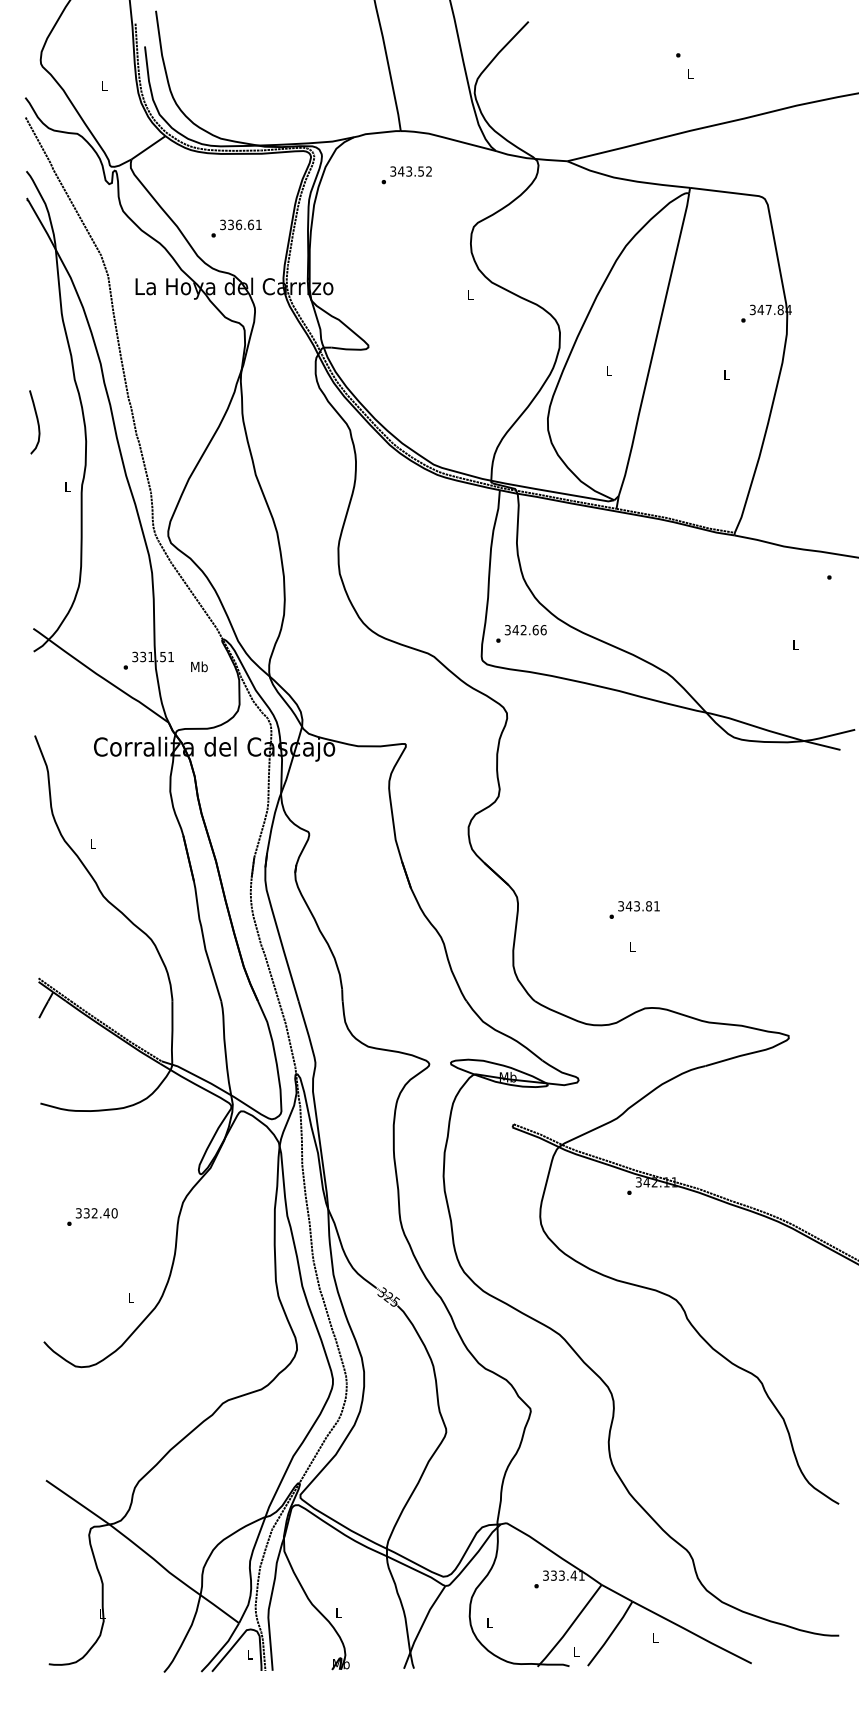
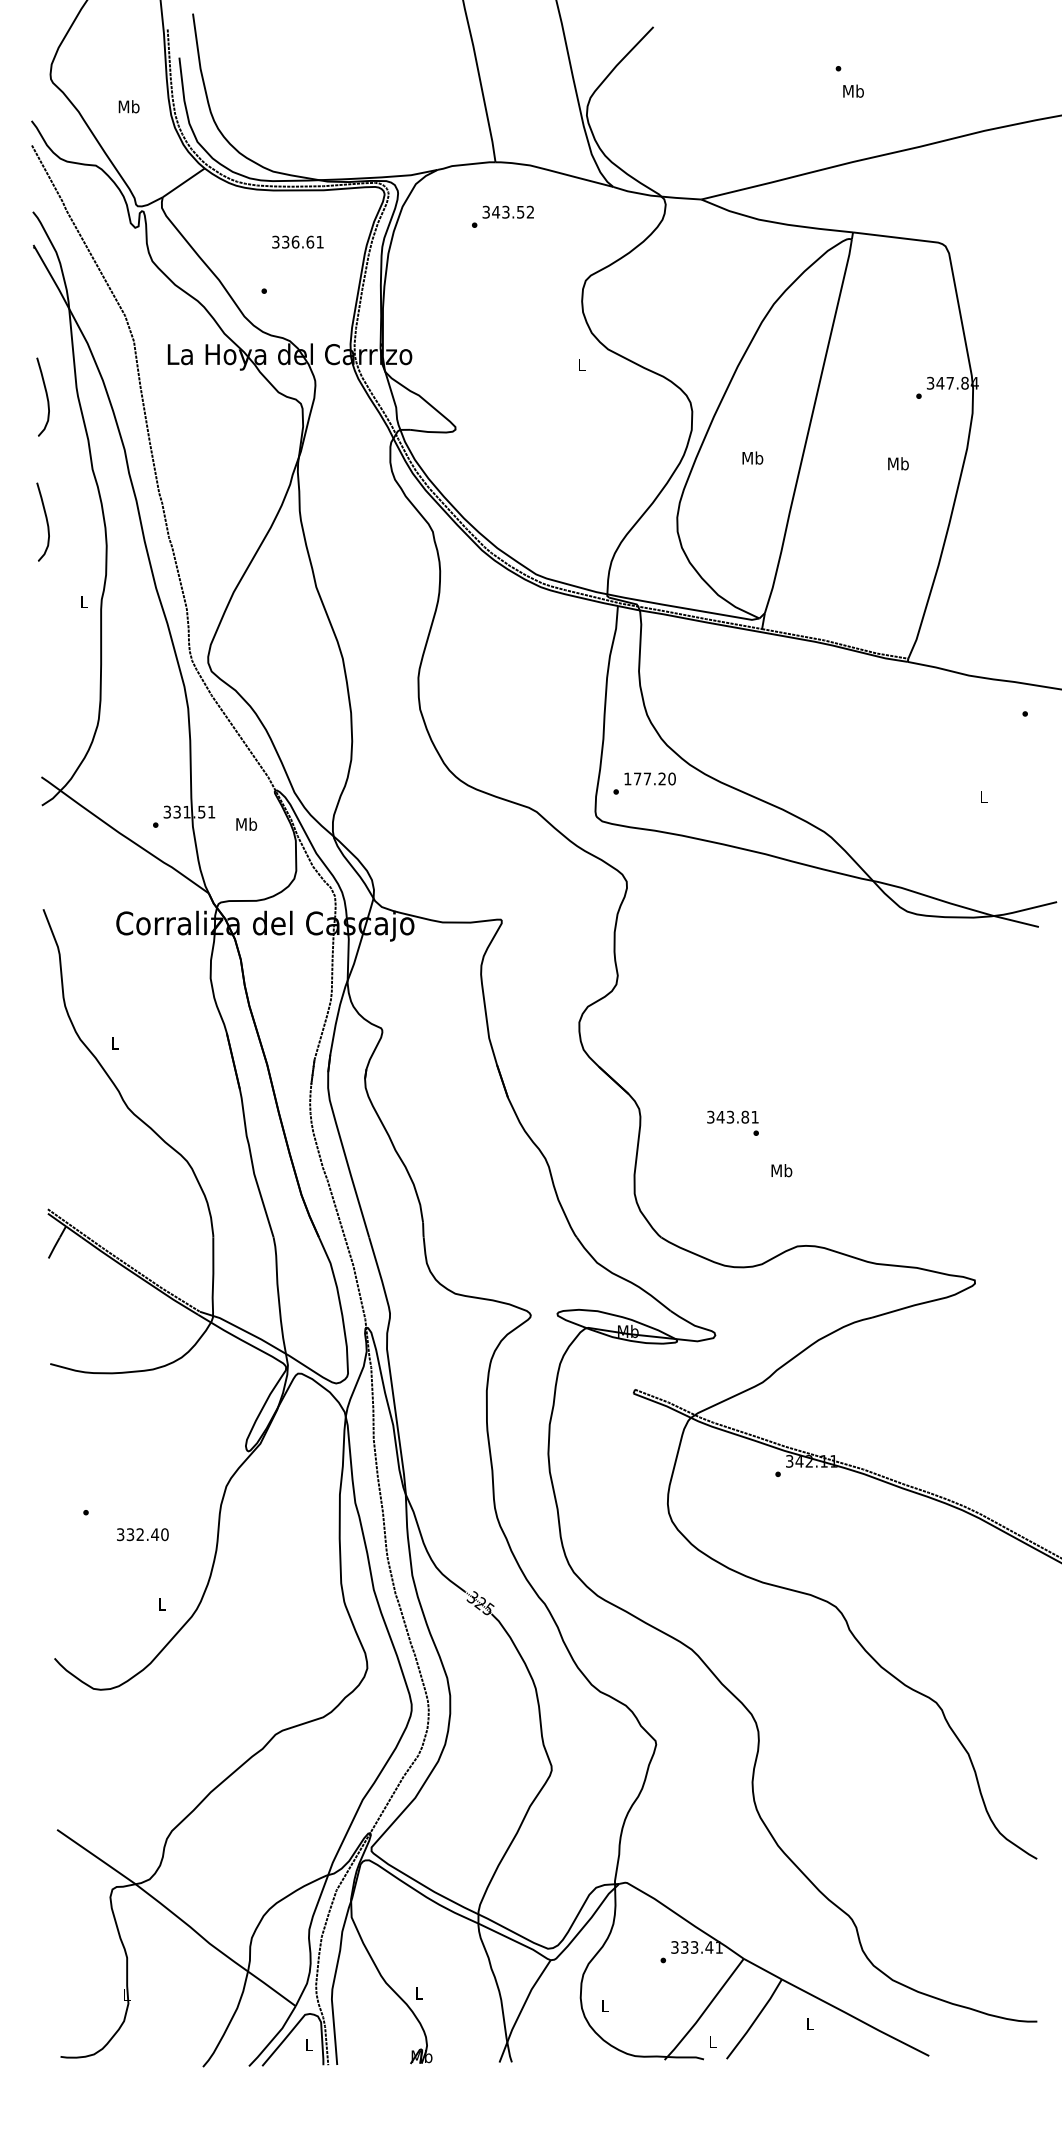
text: (690, 73) -> (853, 90), L -> Mb
text: (103, 85) -> (128, 106), L -> Mb
text: (240, 224) -> (297, 241), moved
curve: (37, 320) -> (46, 396), added
text: (608, 370) -> (752, 457), L -> Mb
text: (726, 374) -> (898, 463), L -> Mb
text: (525, 629) -> (649, 778), 342.66 -> 177.20
text: (638, 905) -> (732, 1116), moved
text: (632, 946) -> (781, 1170), L -> Mb
text: (96, 1213) -> (142, 1534), moved

